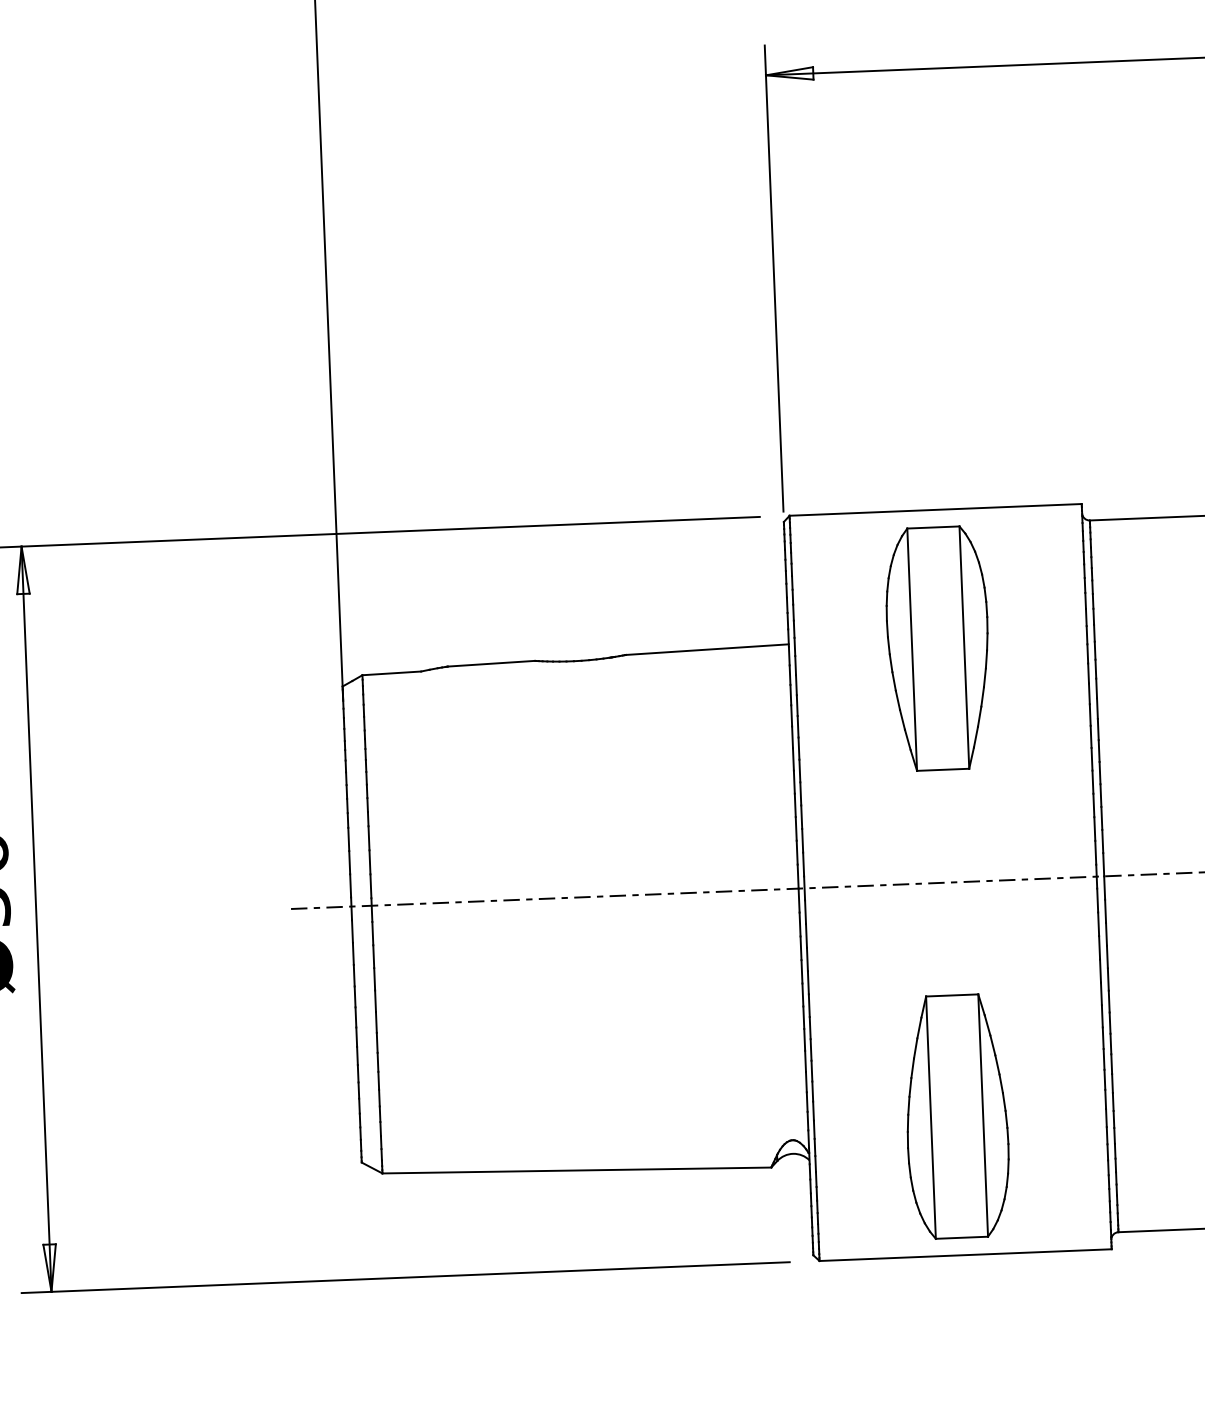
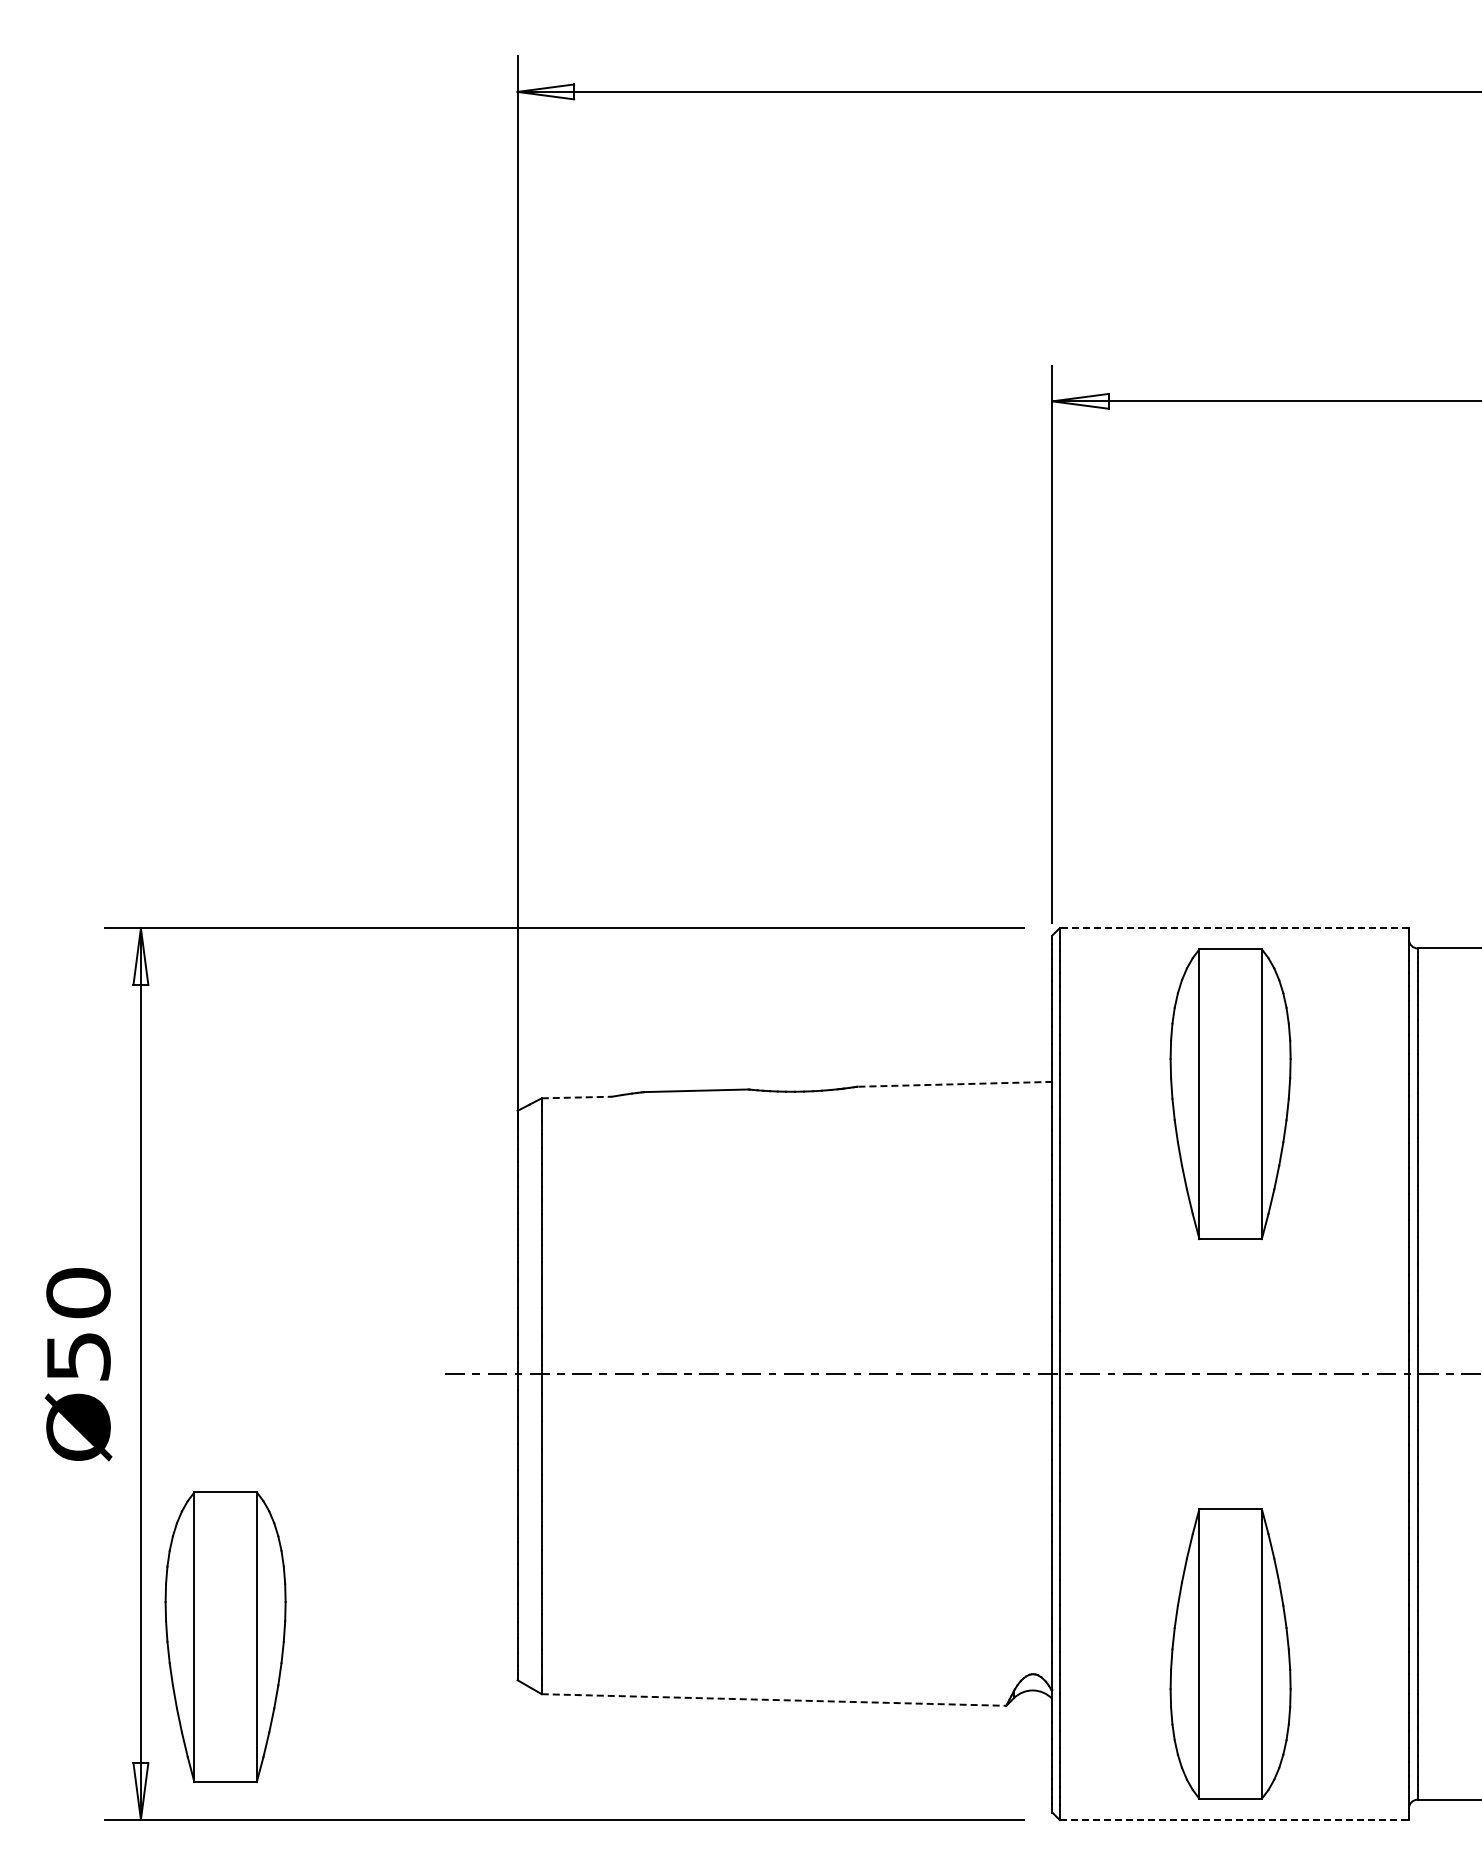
line: (935, 509) -> (1234, 928), solid -> dashed
line: (707, 649) -> (954, 1084), solid -> dashed
line: (392, 673) -> (577, 1097), solid -> dashed
part: (116, 1136) -> (225, 1637), added
line: (577, 1170) -> (774, 1700), solid -> dashed
line: (965, 1254) -> (1234, 1819), solid -> dashed

